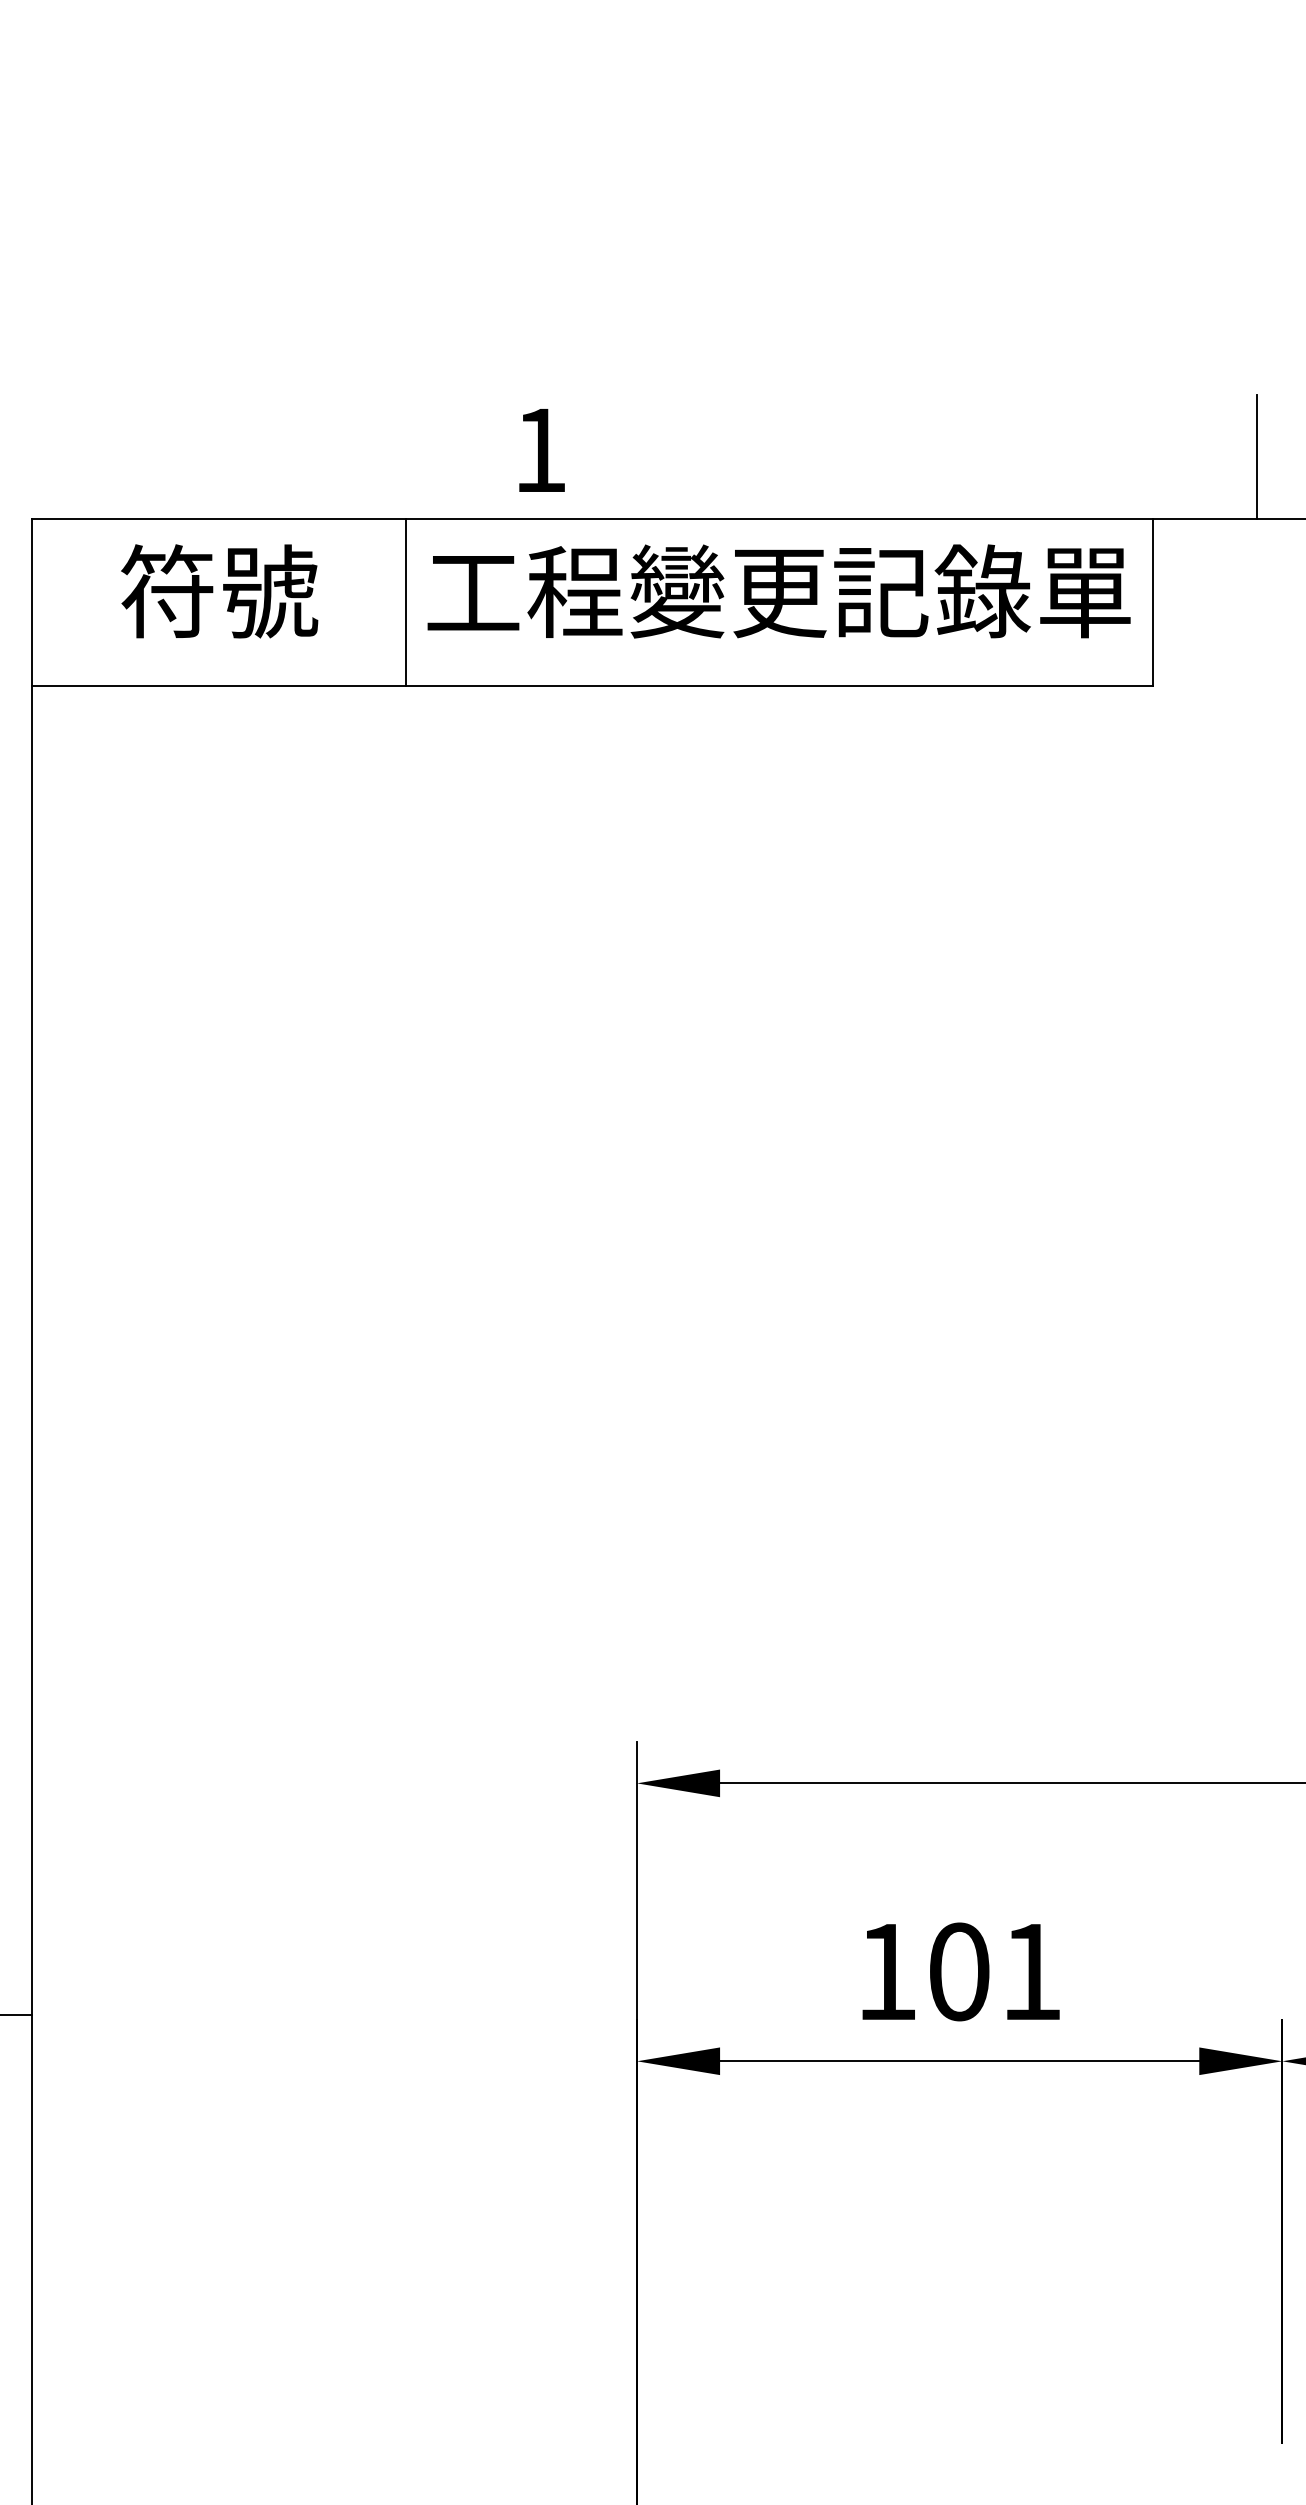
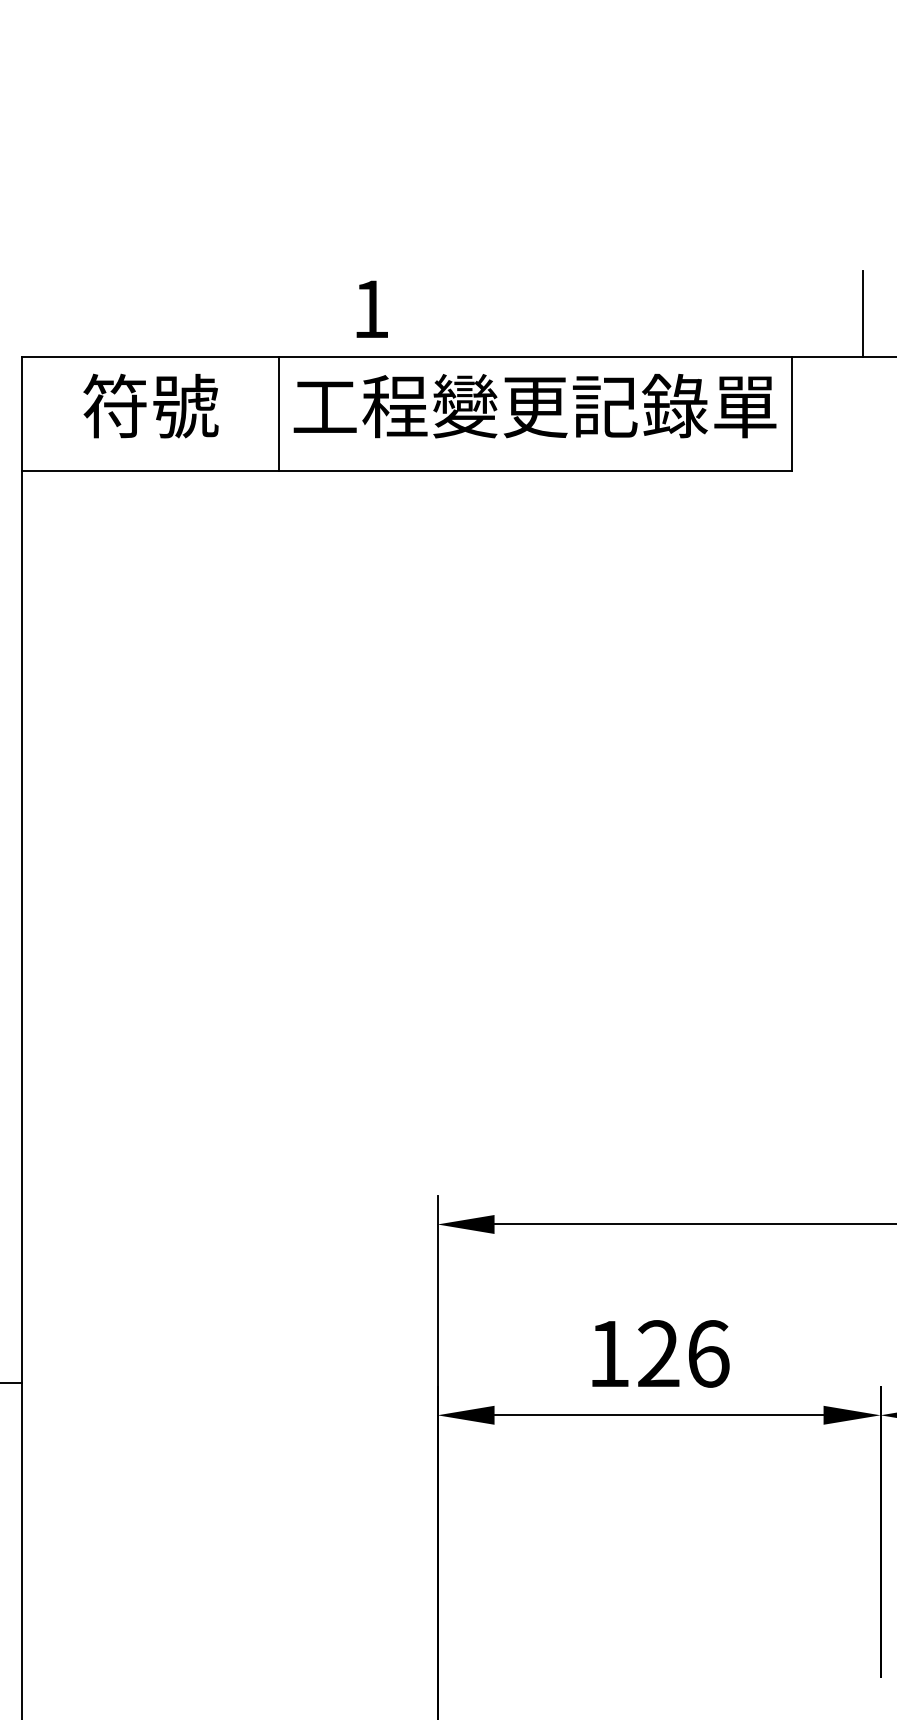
text: (995, 1971) -> (683, 1353), 101 -> 126

